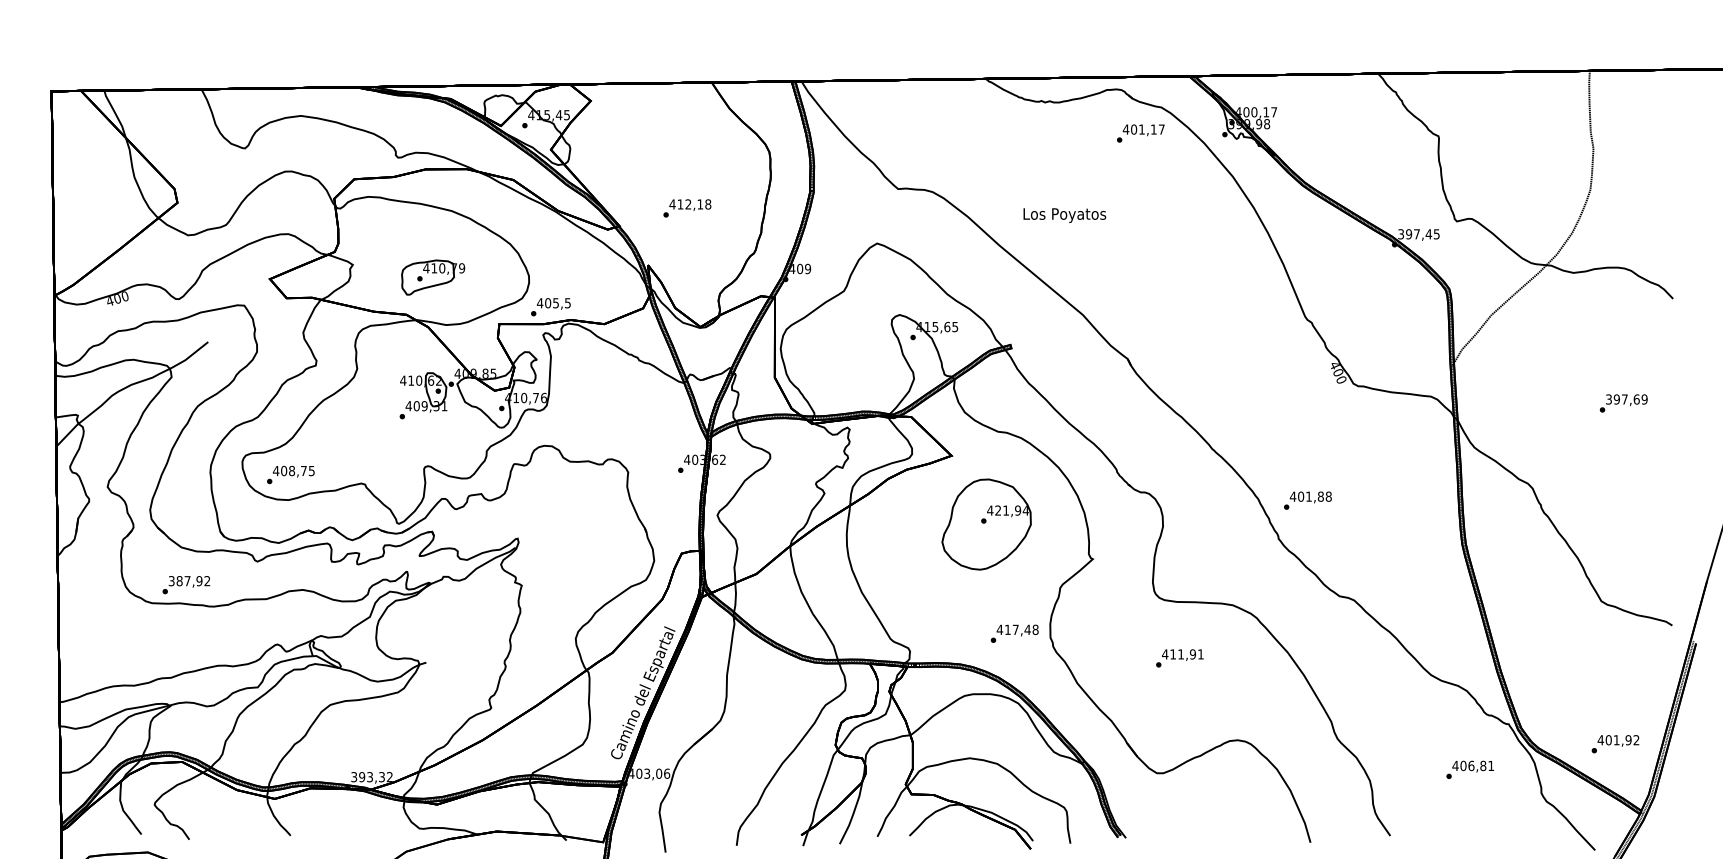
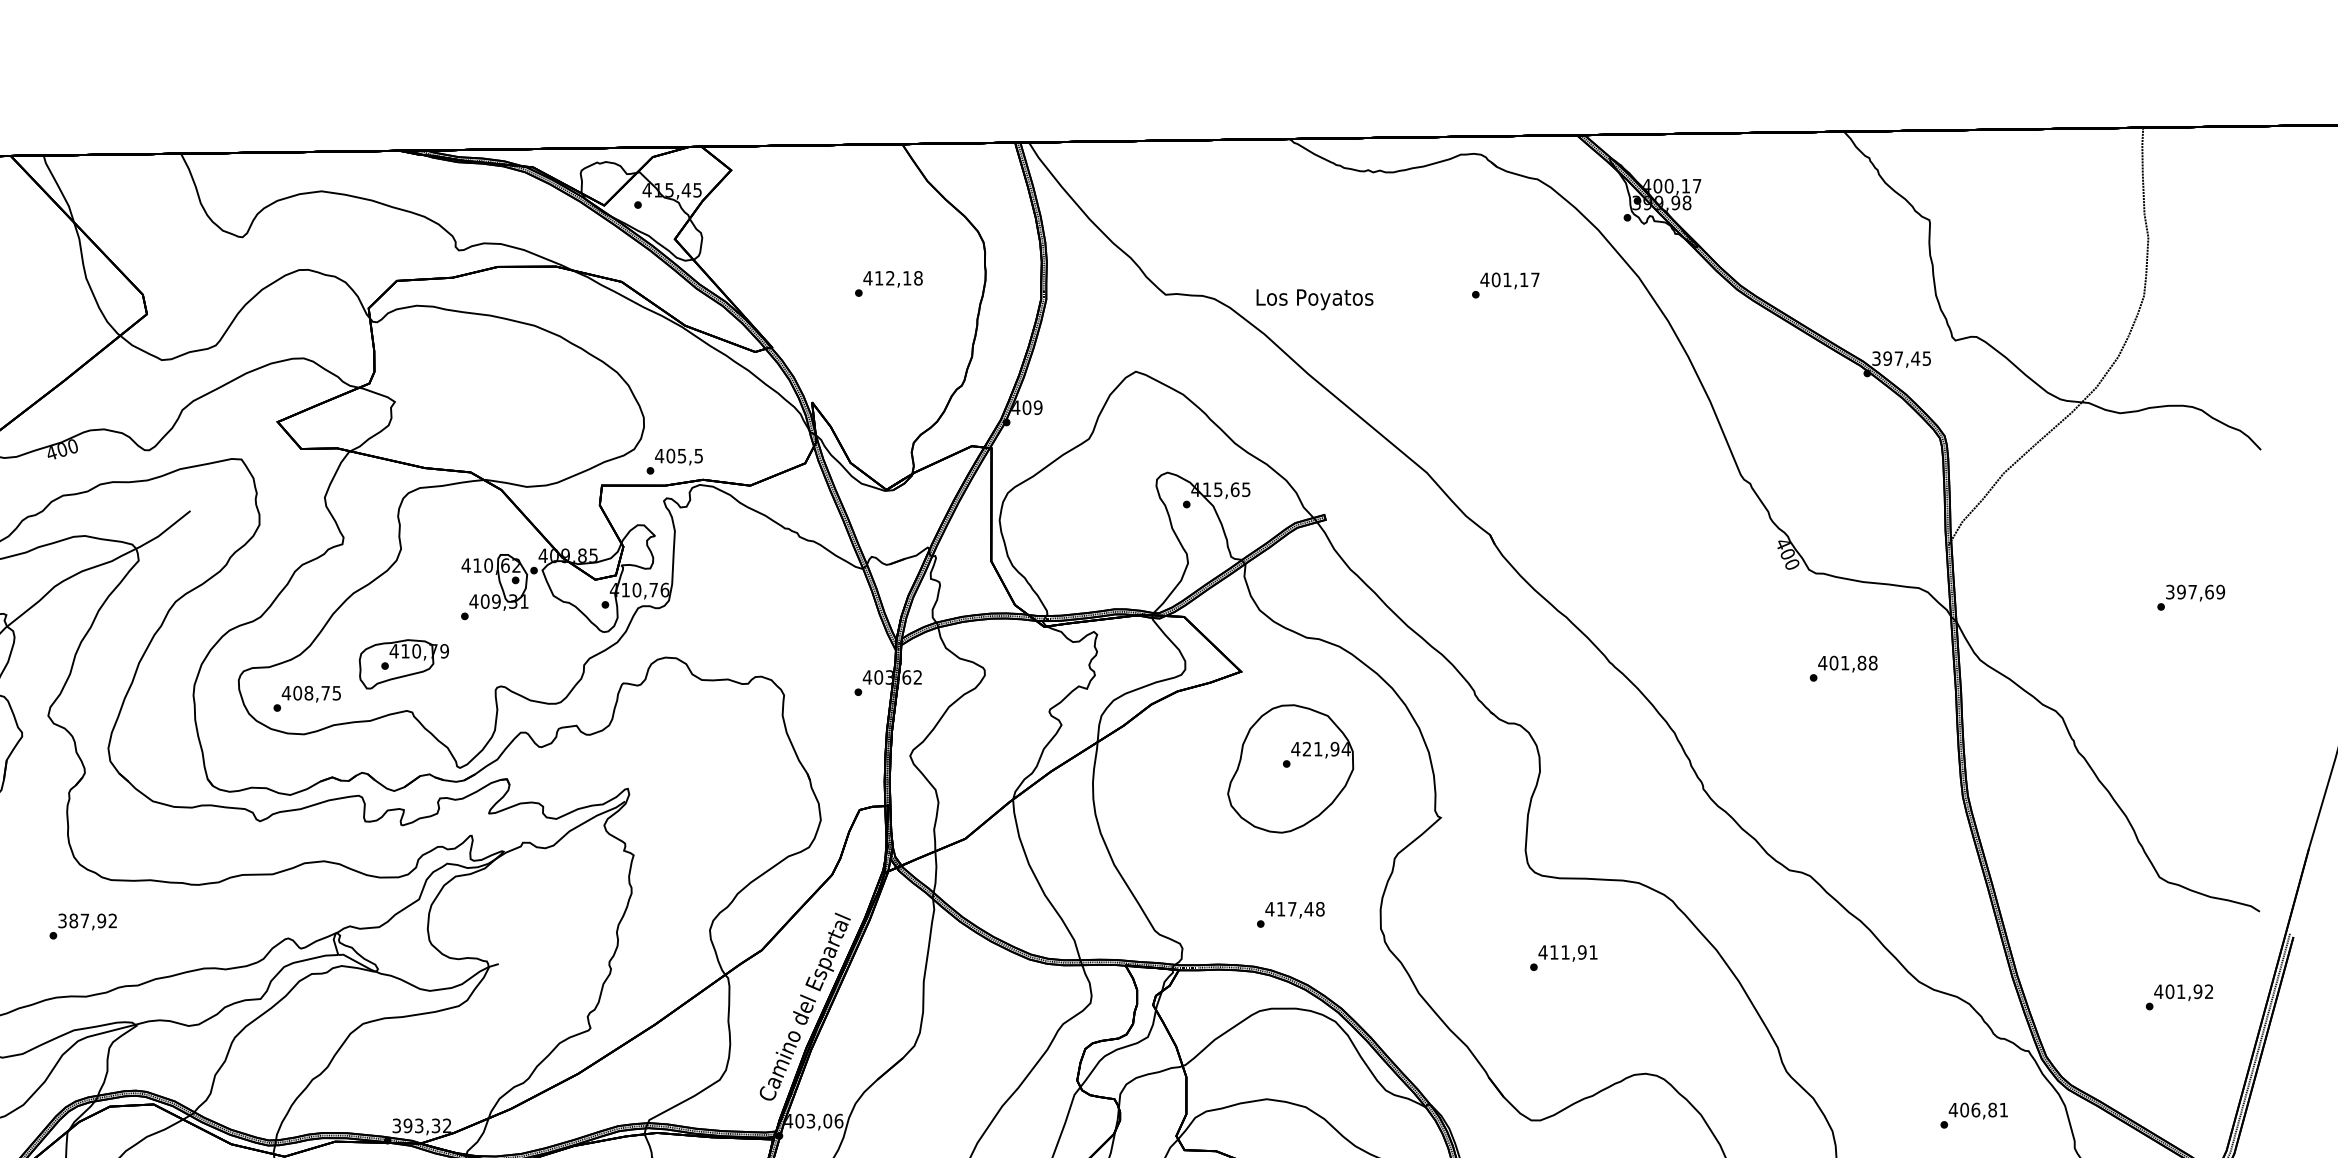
text: (1140, 133) -> (1505, 285), moved
text: (687, 208) -> (889, 284), moved
text: (1064, 215) -> (1314, 299), moved
part: (433, 277) -> (404, 664), moved
text: (1307, 500) -> (1843, 668), moved
text: (186, 585) -> (83, 927), moved
text: (1014, 633) -> (1290, 914), moved
text: (1615, 744) -> (2179, 997), moved

